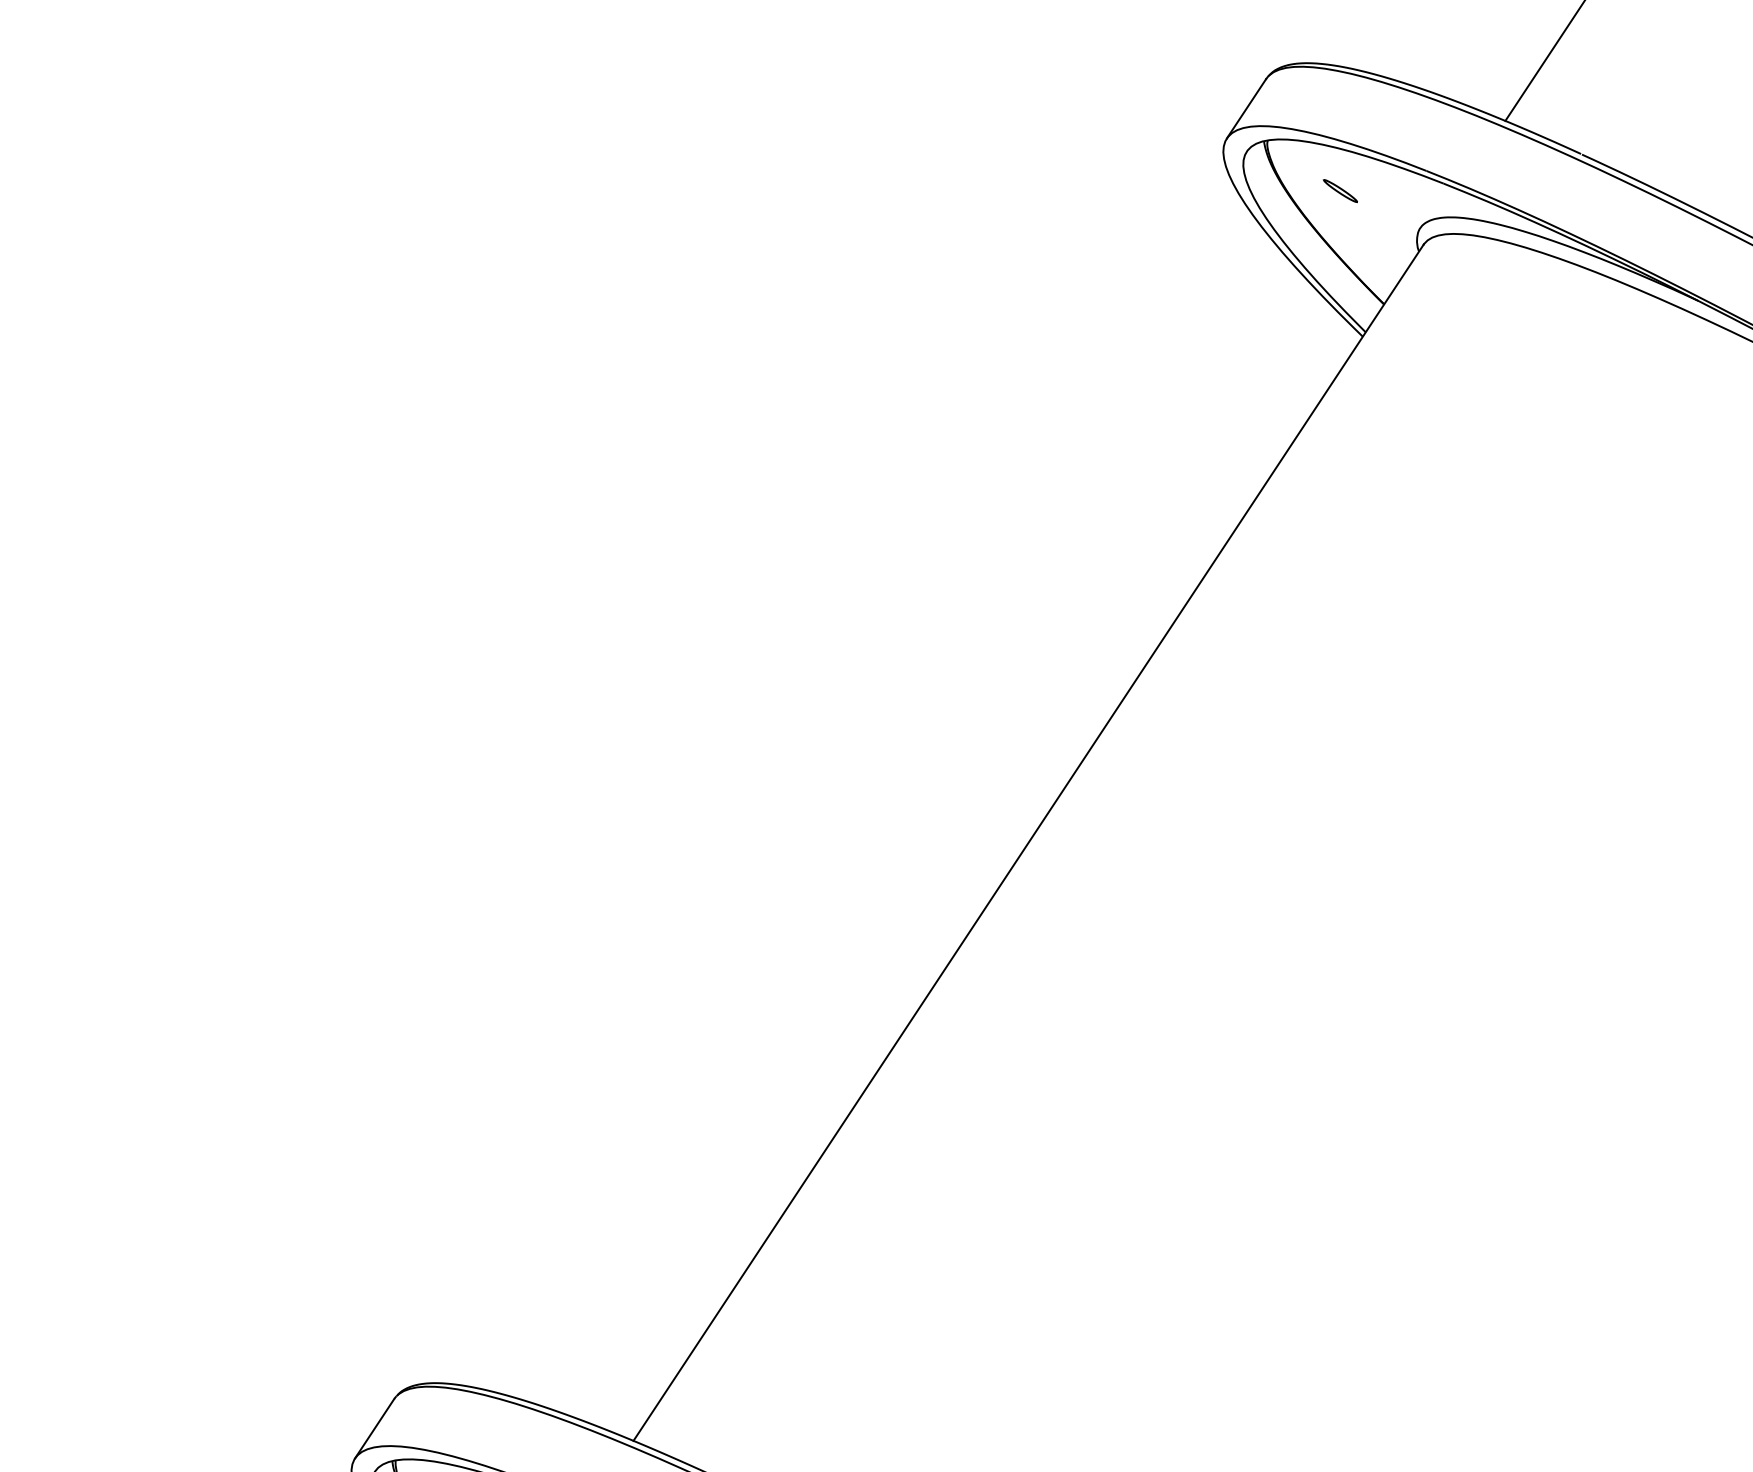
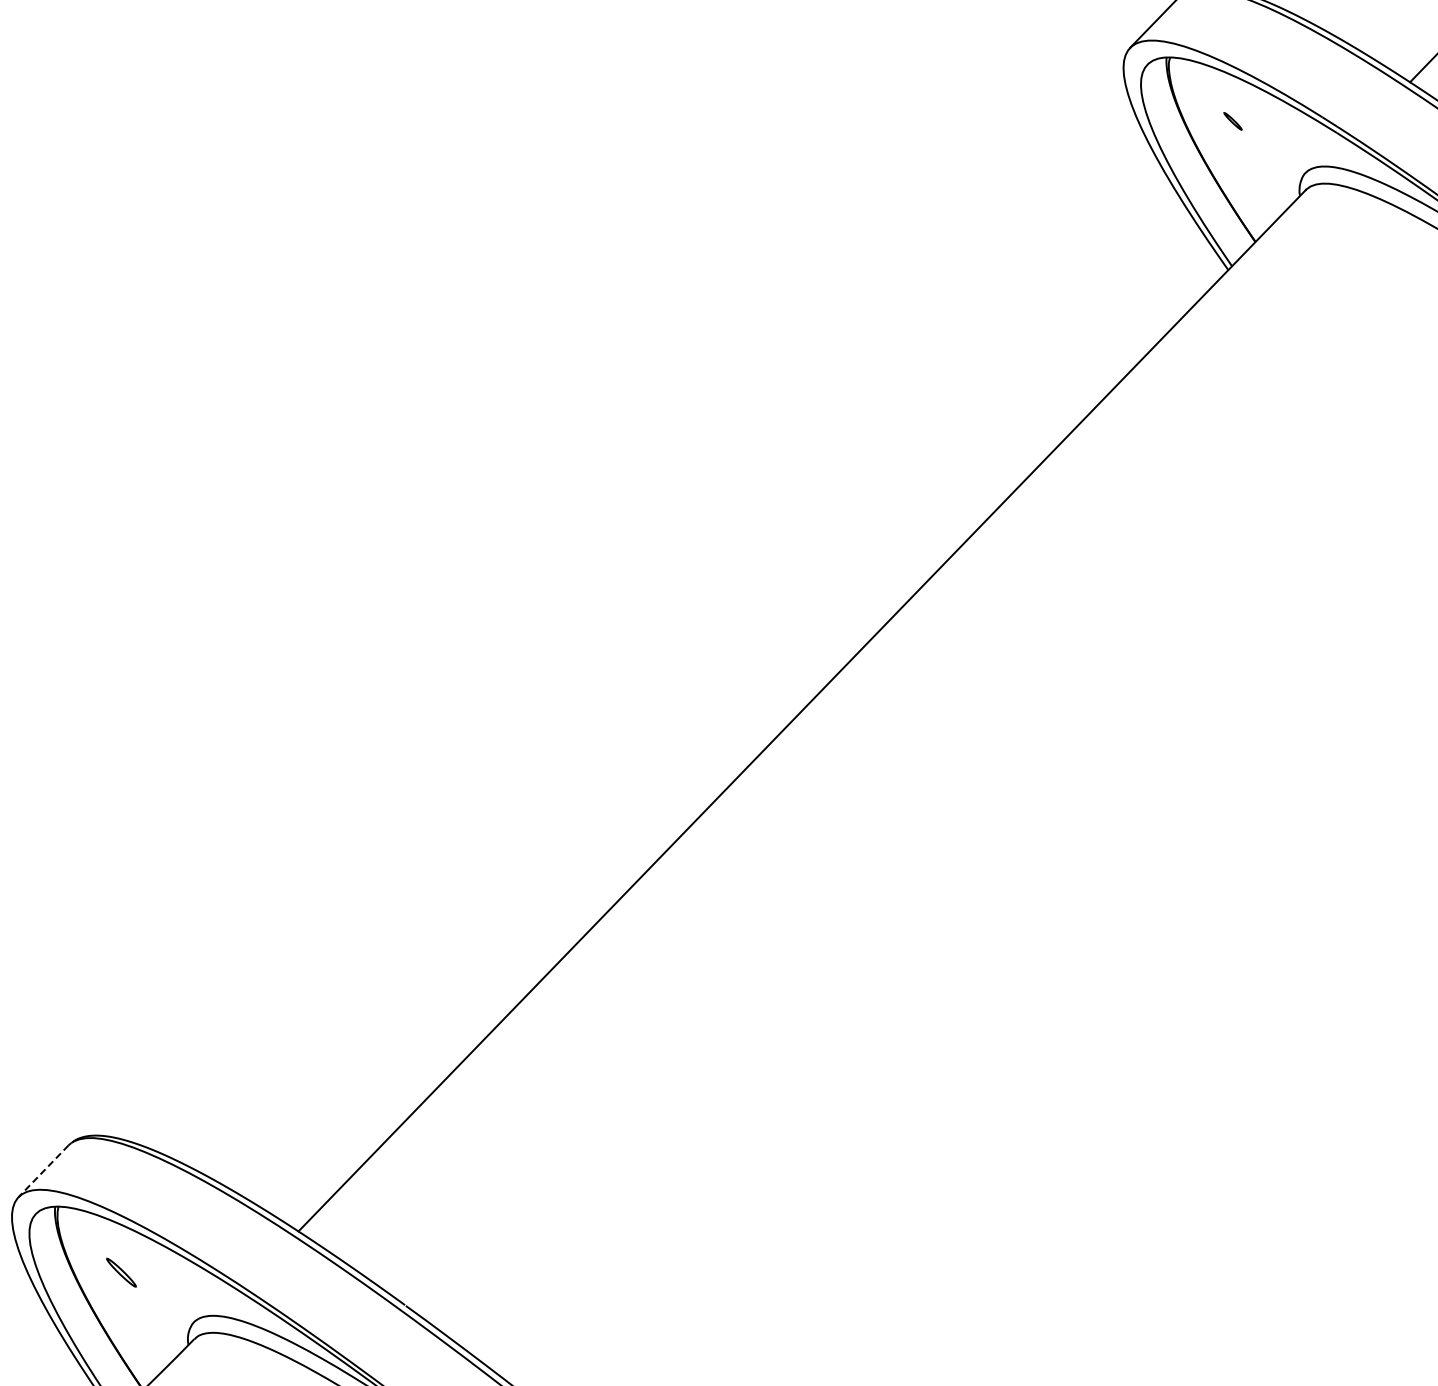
part: (1339, 191) -> (1232, 121), size x0.6
line: (374, 1428) -> (43, 1171), solid -> dashed

